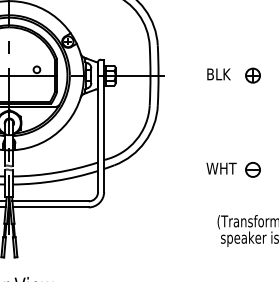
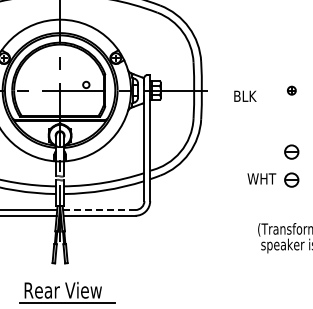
text: (219, 73) -> (245, 95), moved
part: (252, 75) -> (291, 90), size x0.6
part: (252, 139) -> (291, 151), added
line: (49, 201) -> (98, 210), solid -> dashed

